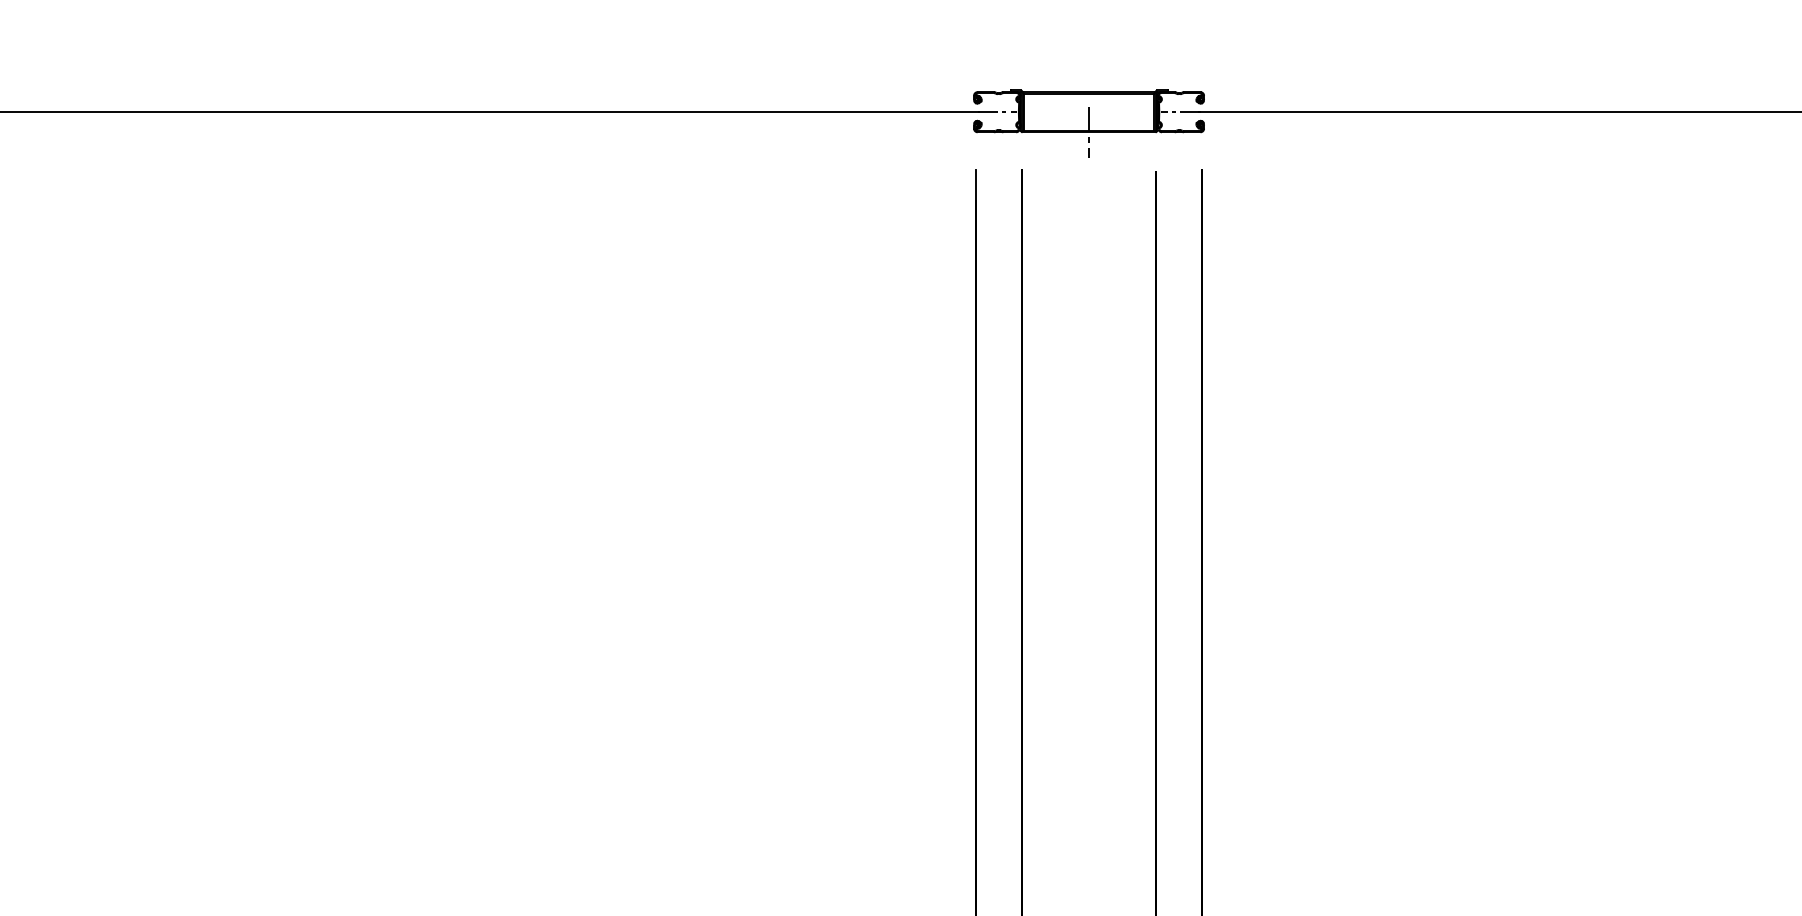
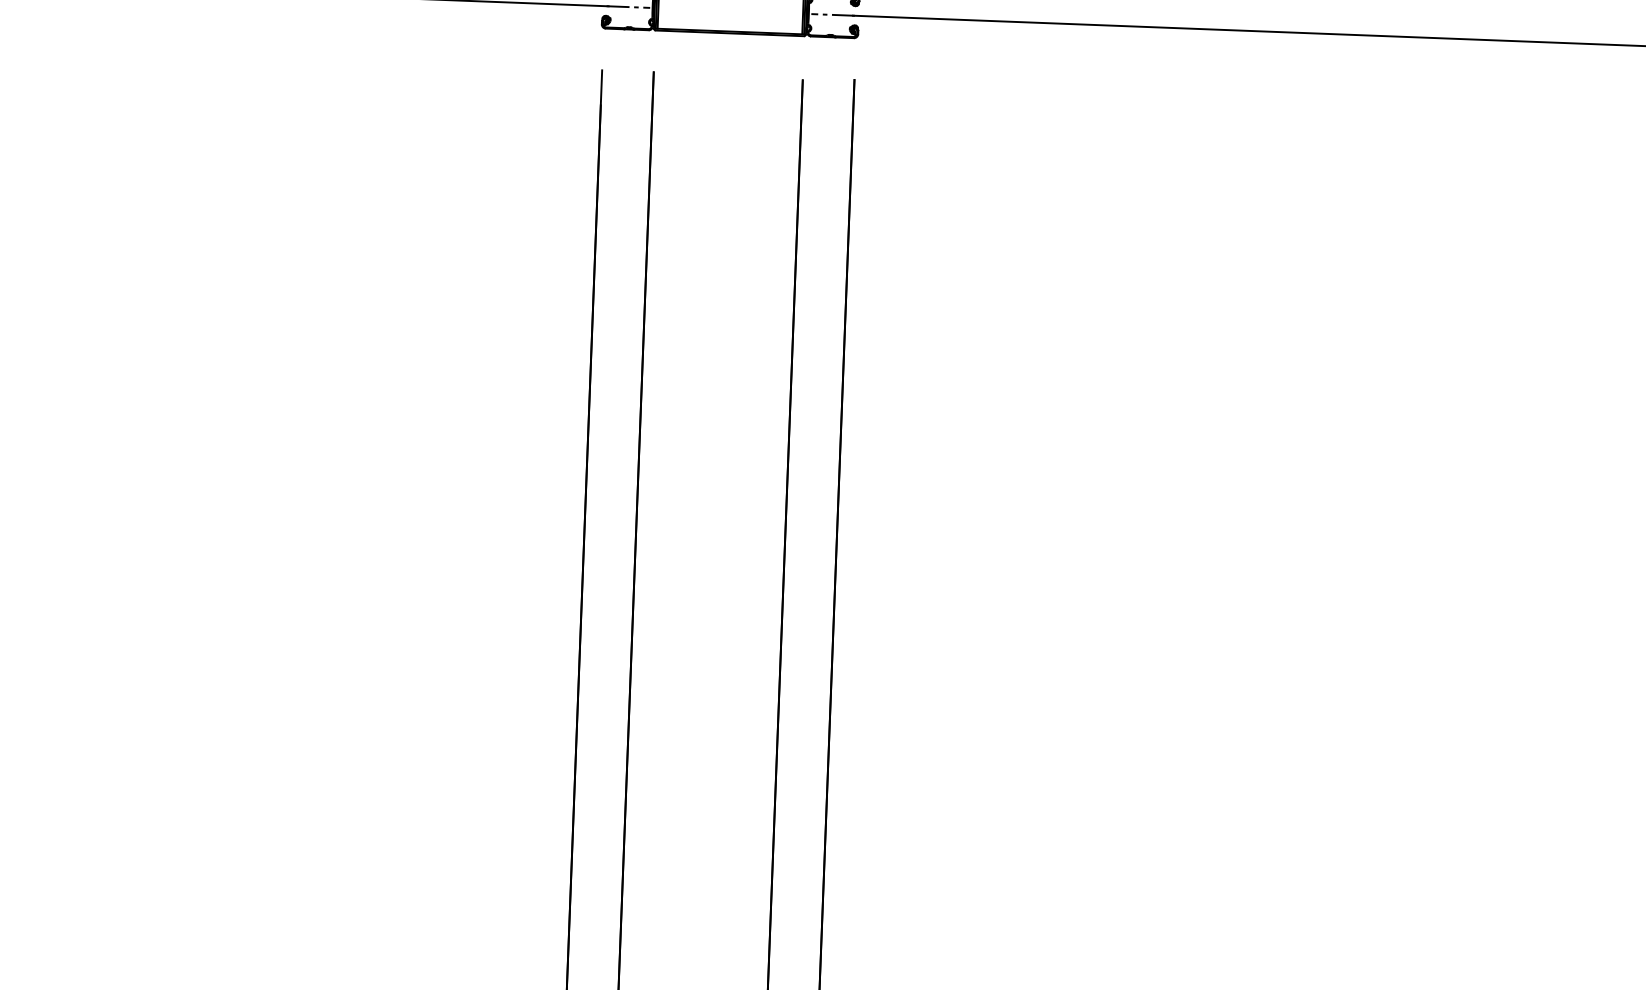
line: (1089, 132) -> (730, 33), removed

